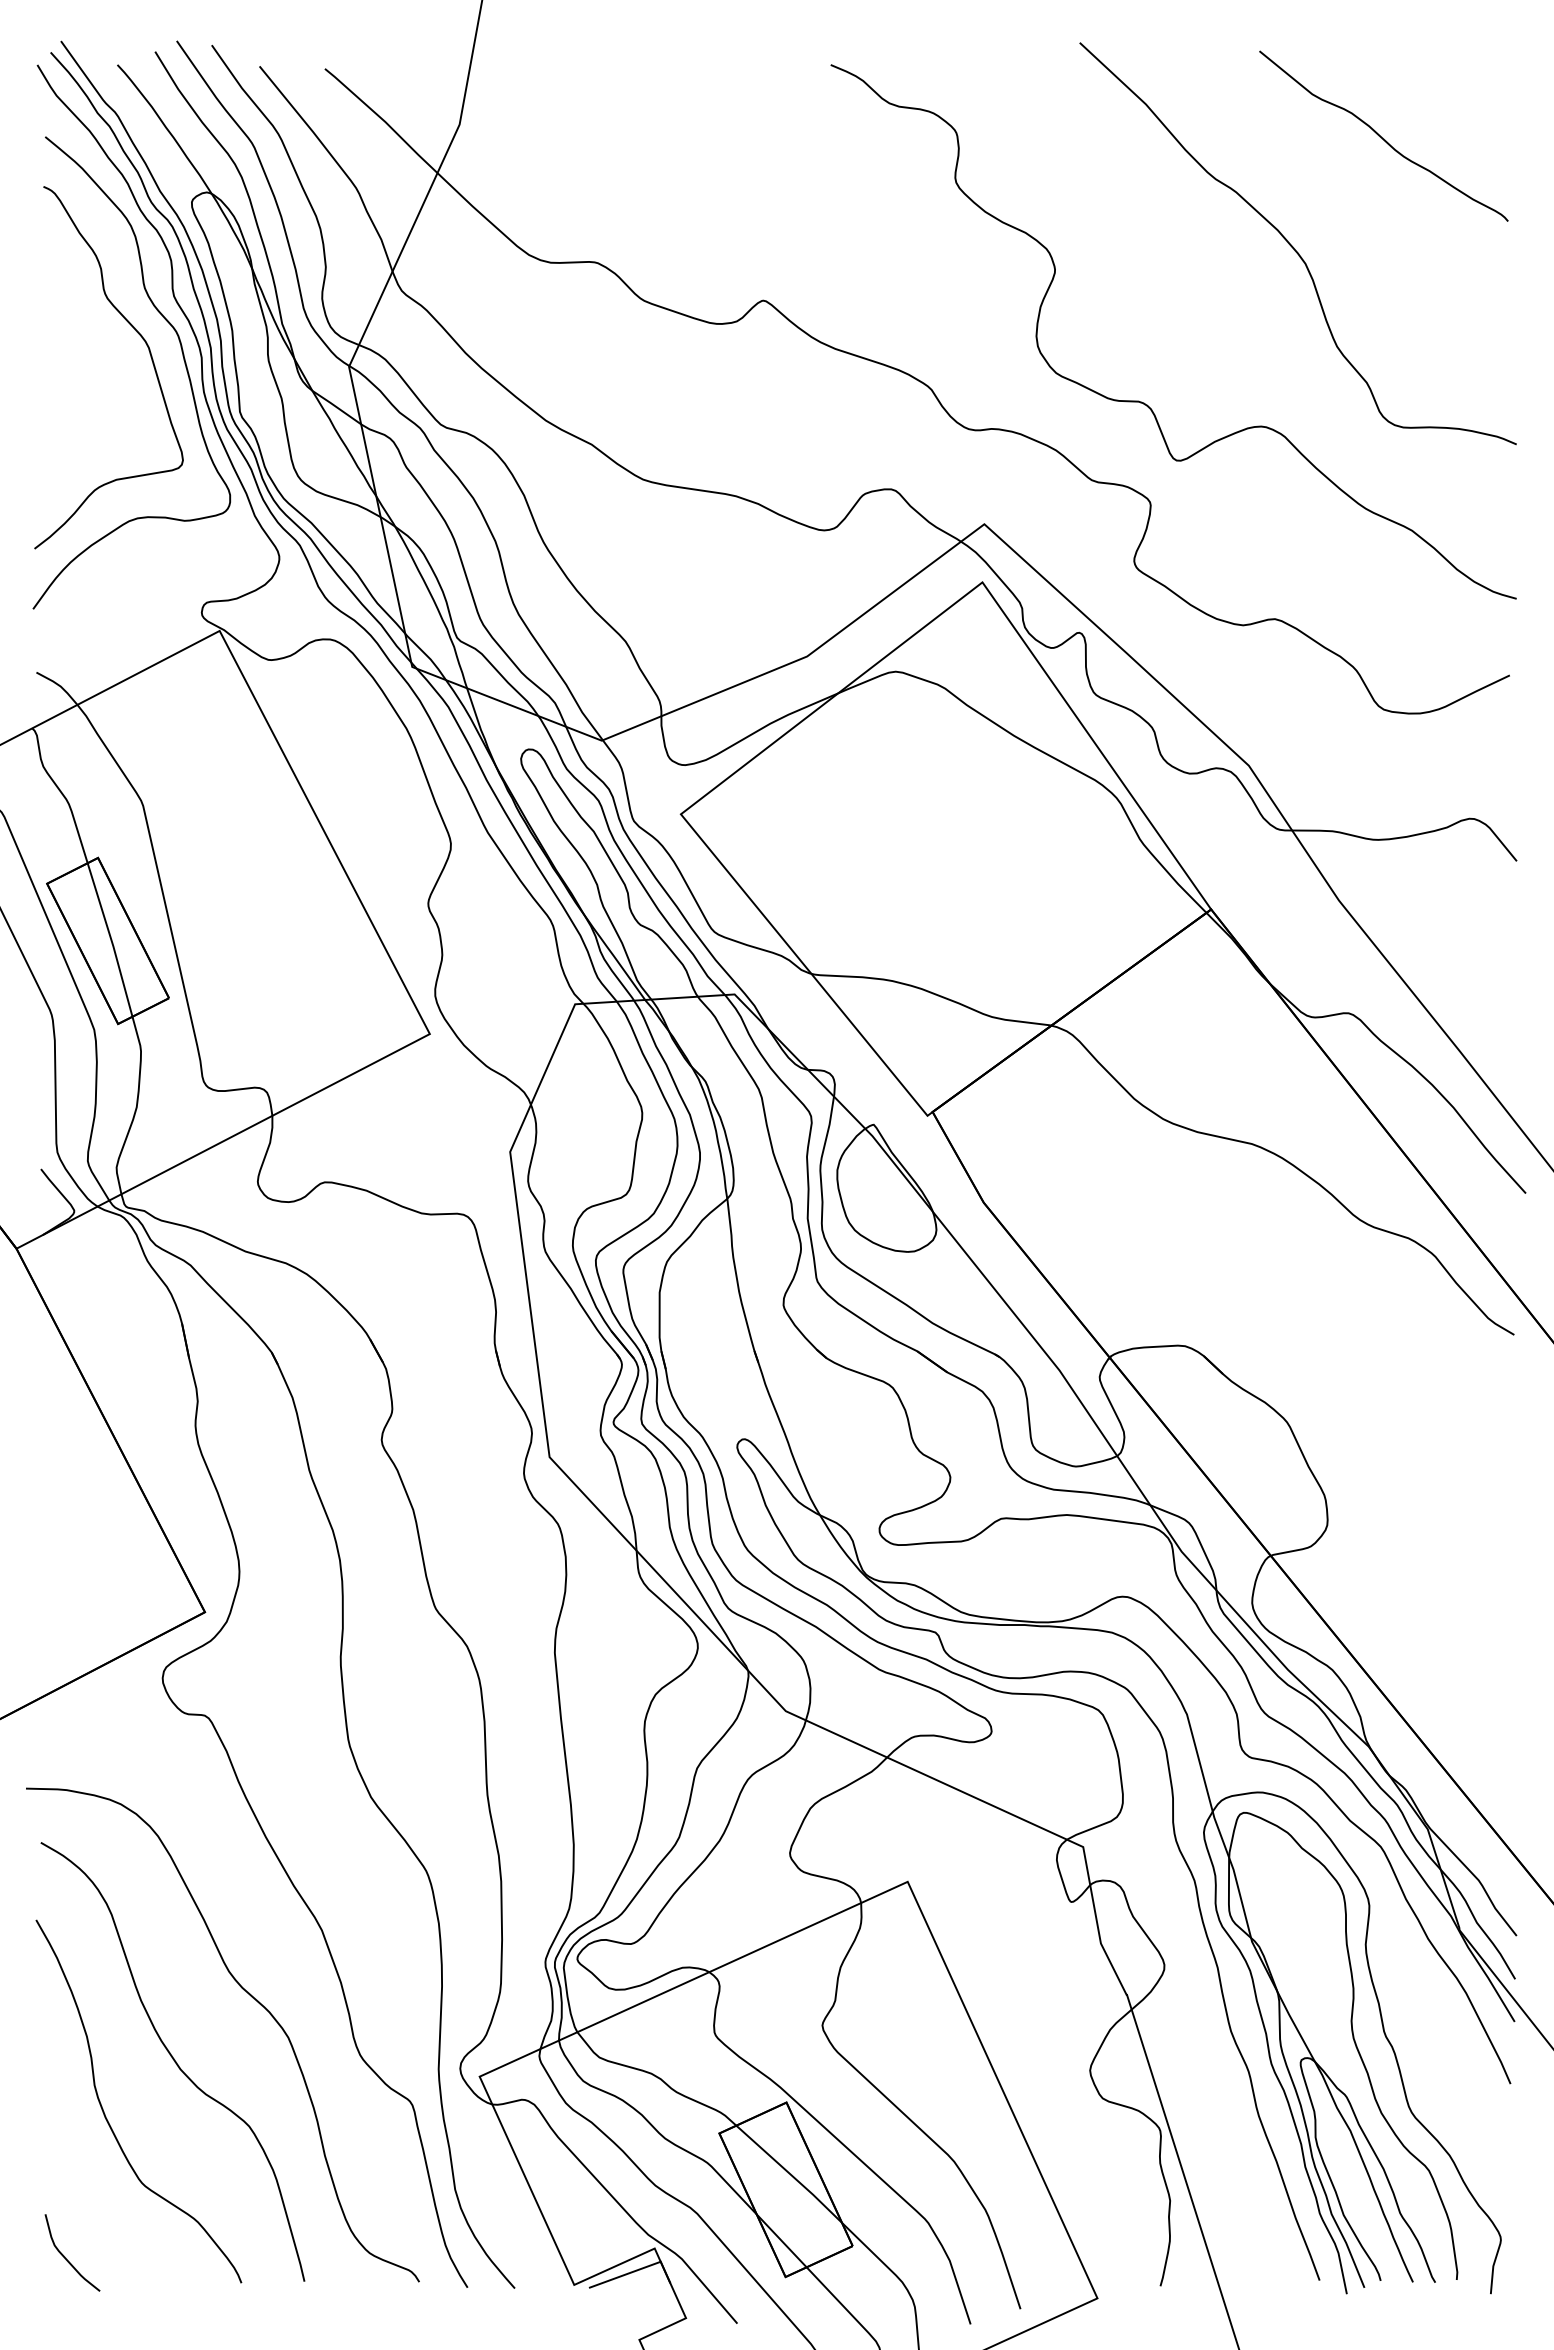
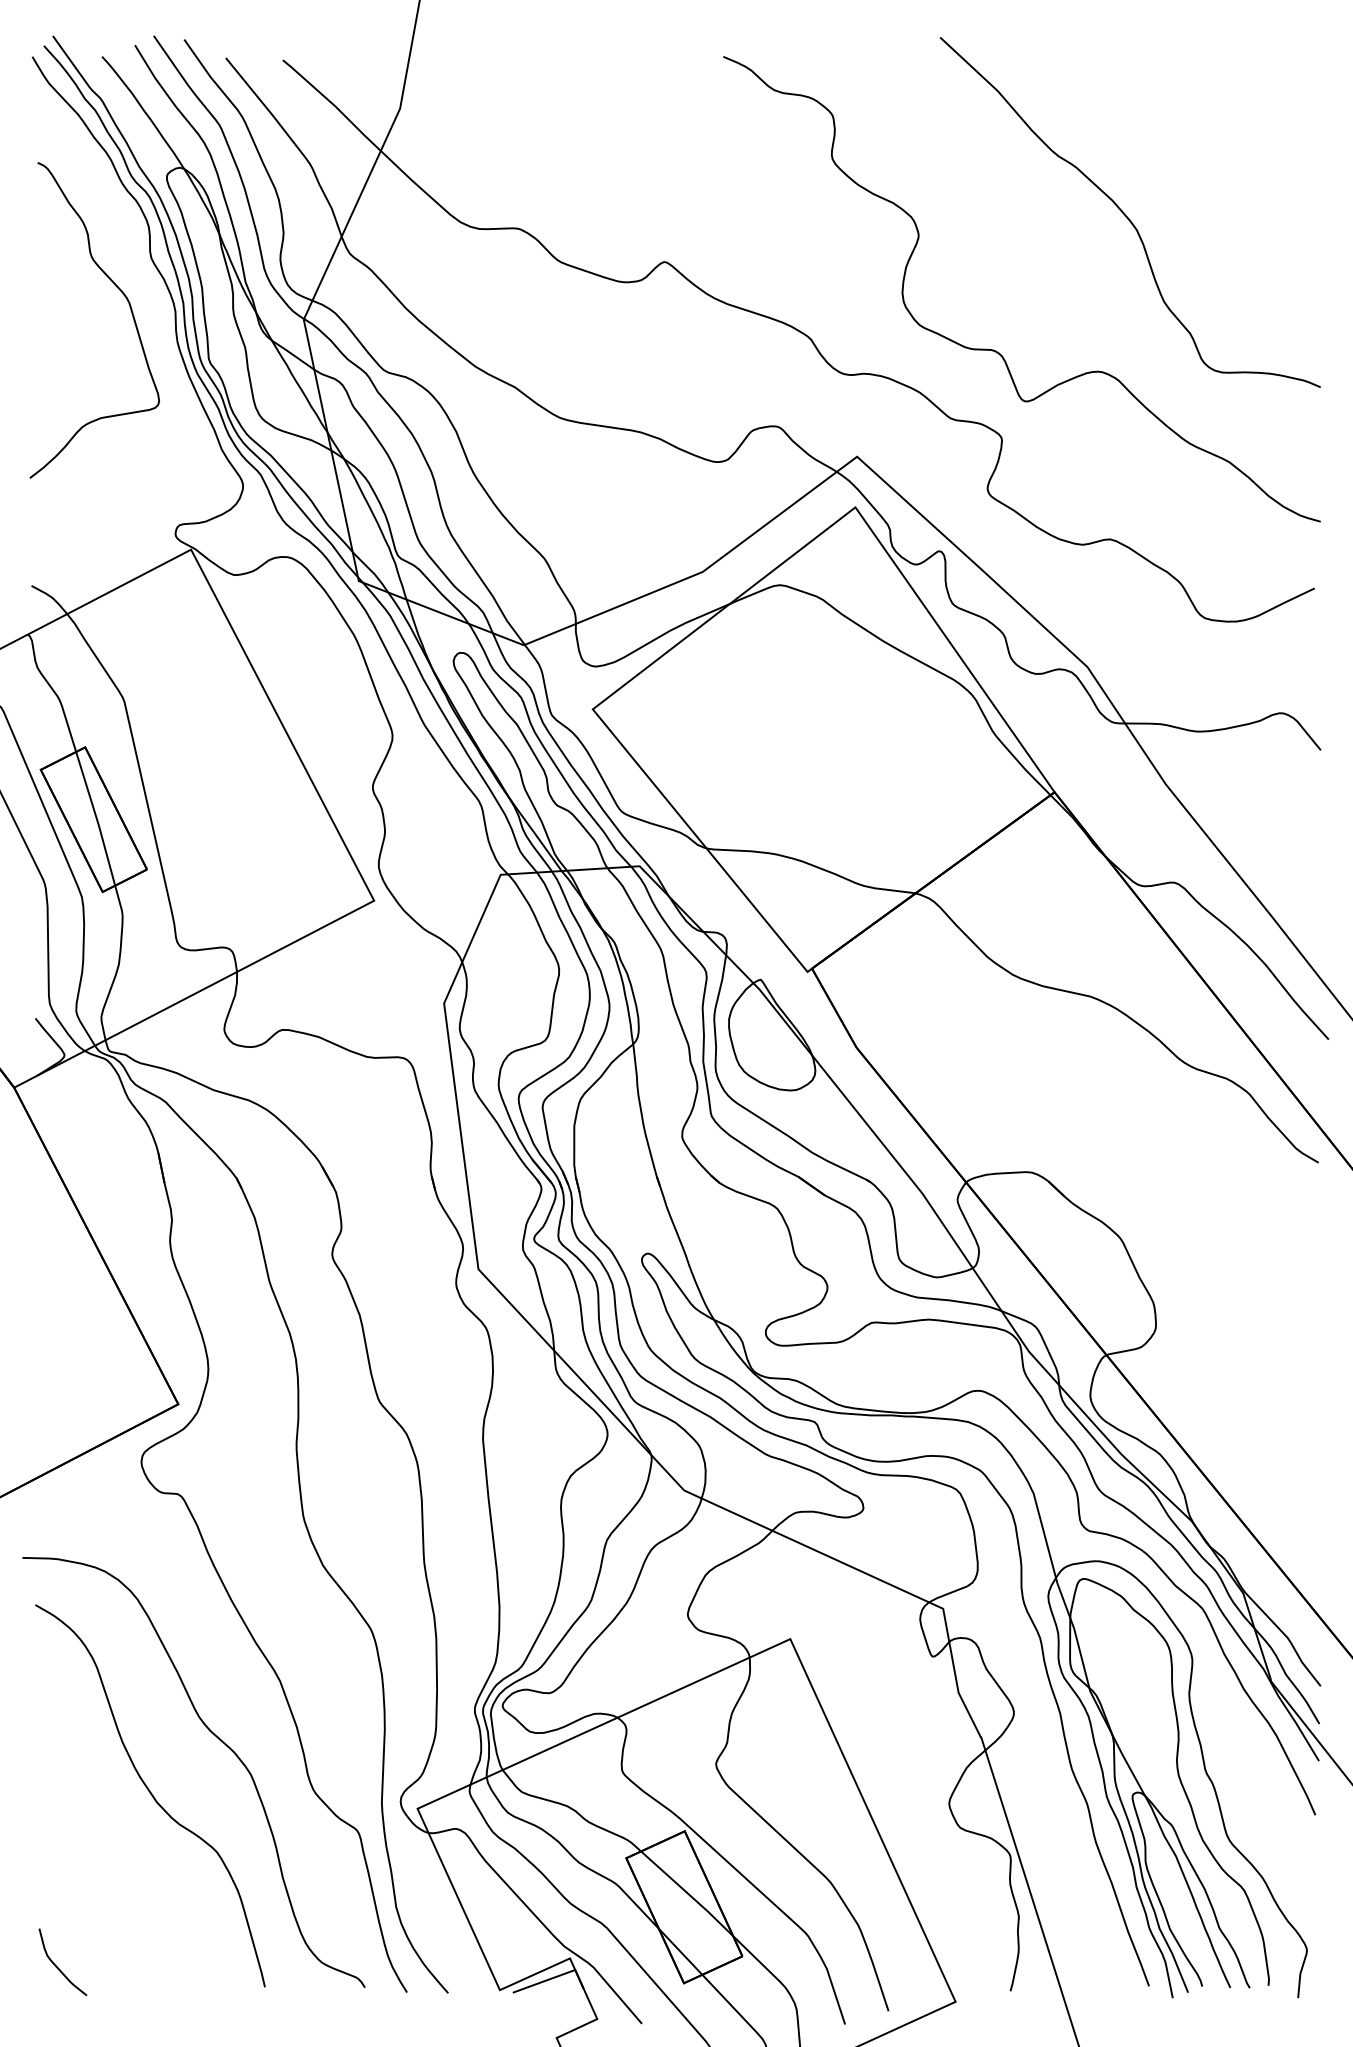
curve: (1381, 136) -> (1202, 119), removed
curve: (183, 360) -> (159, 314), removed
curve: (106, 2116) -> (92, 1843), removed

